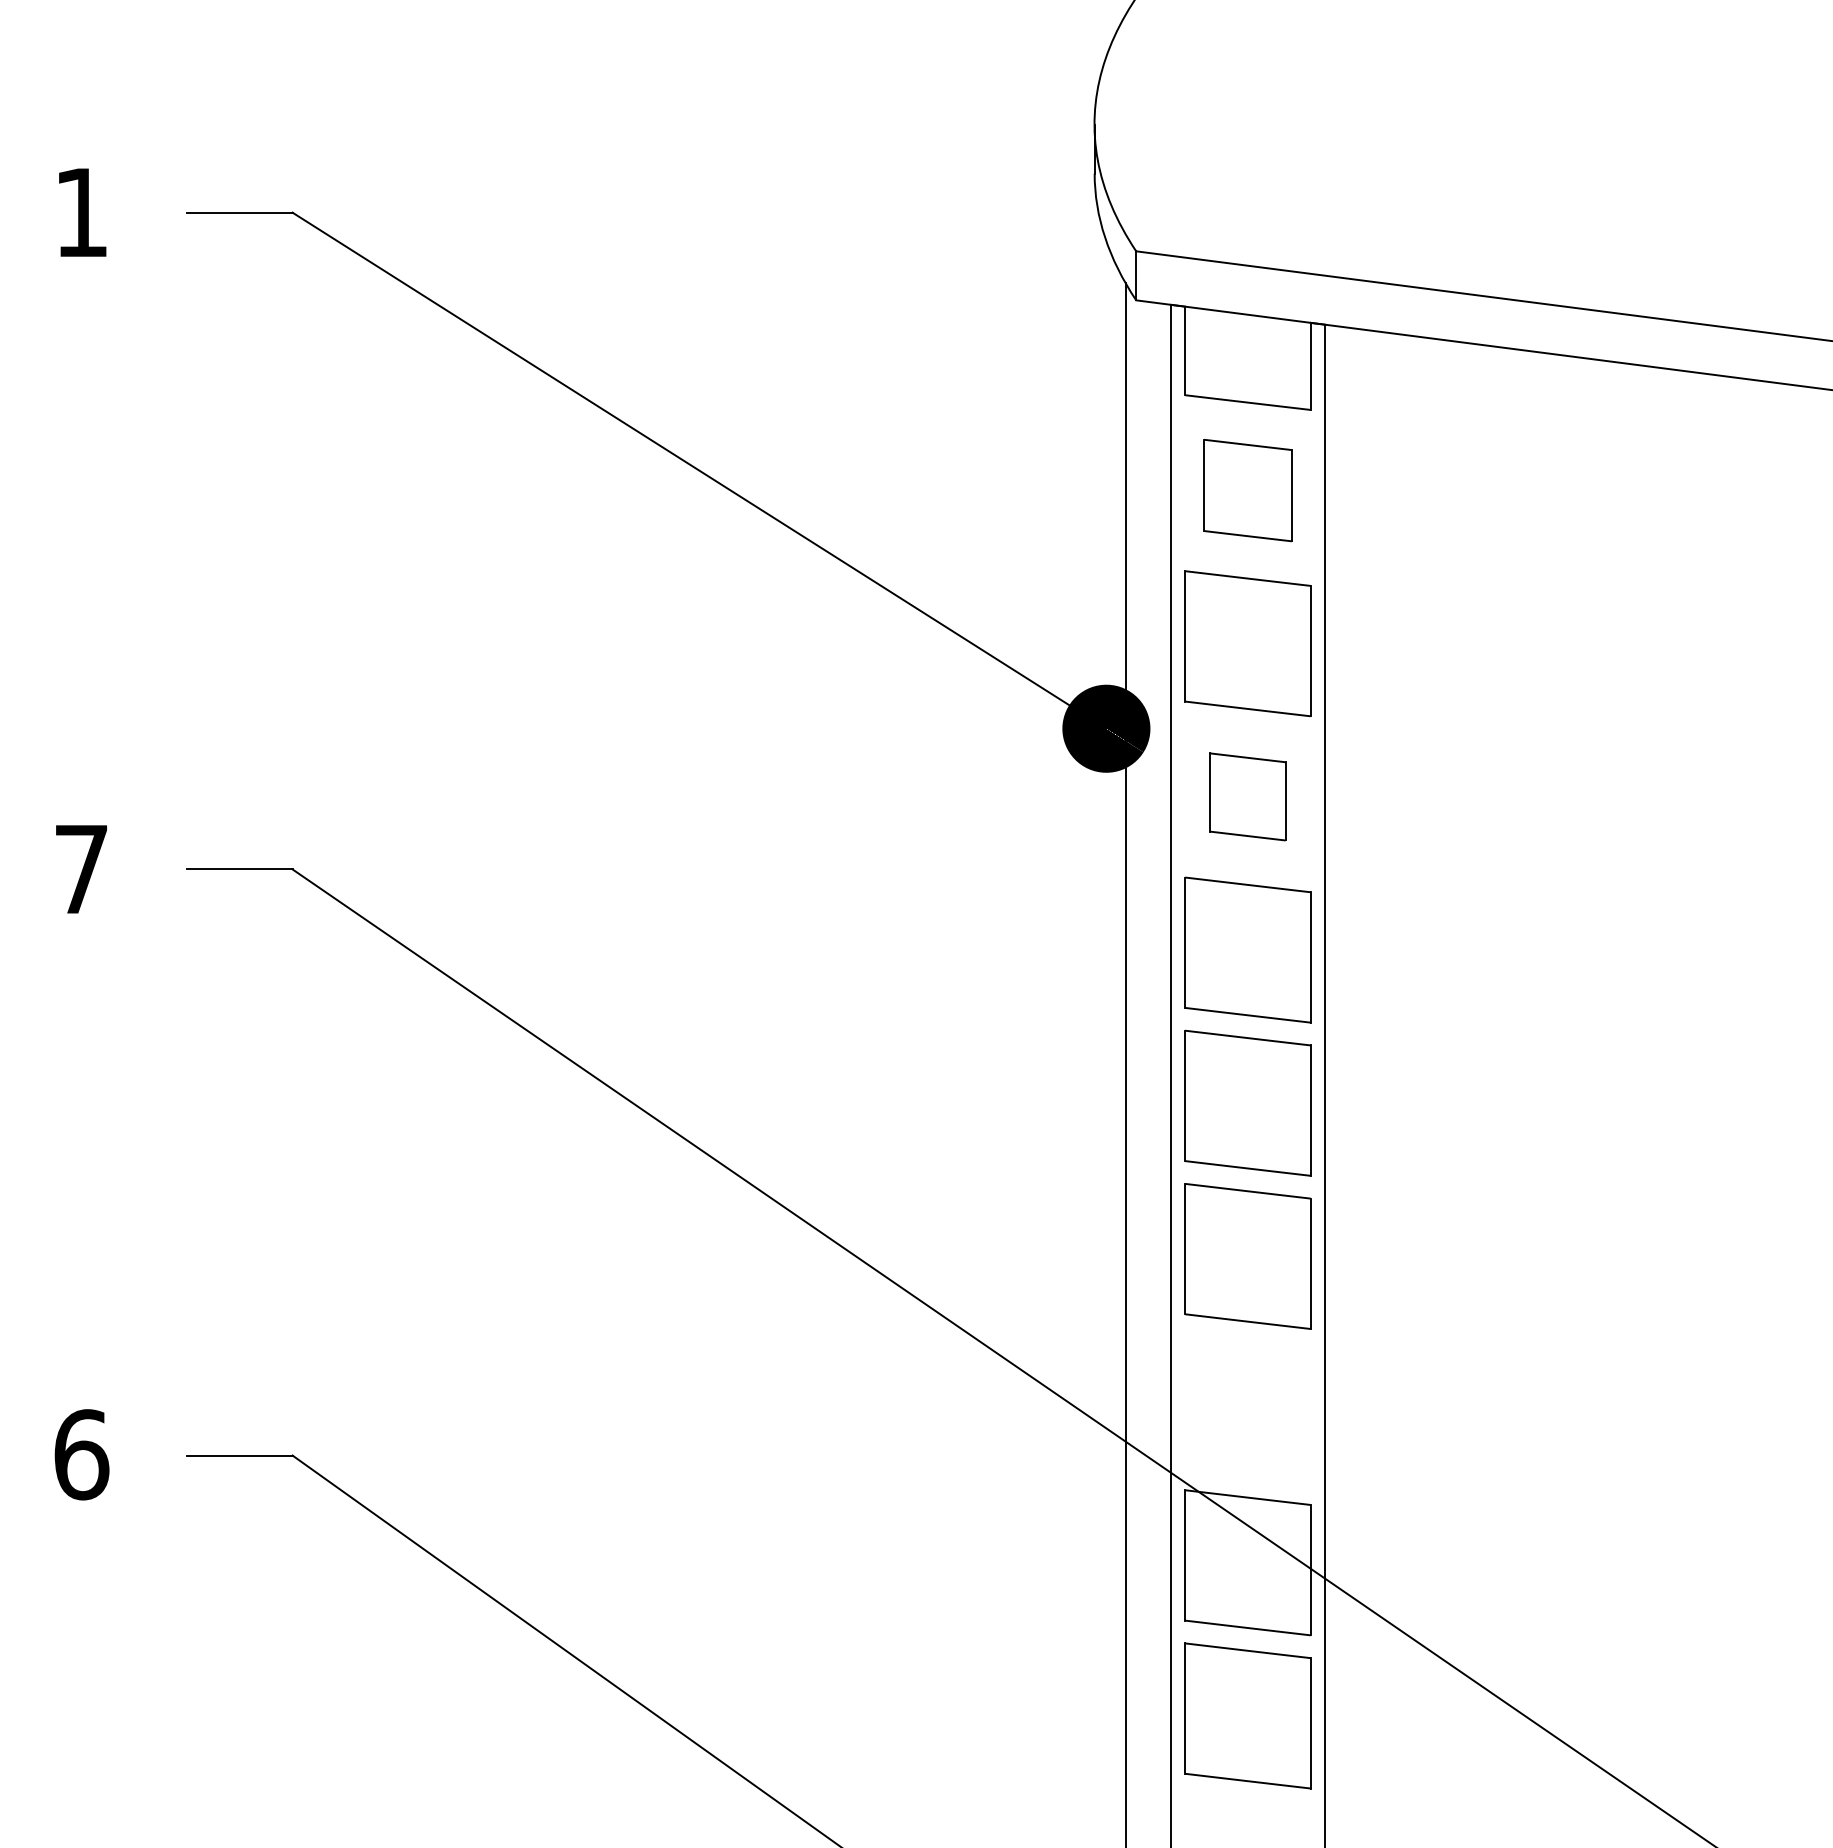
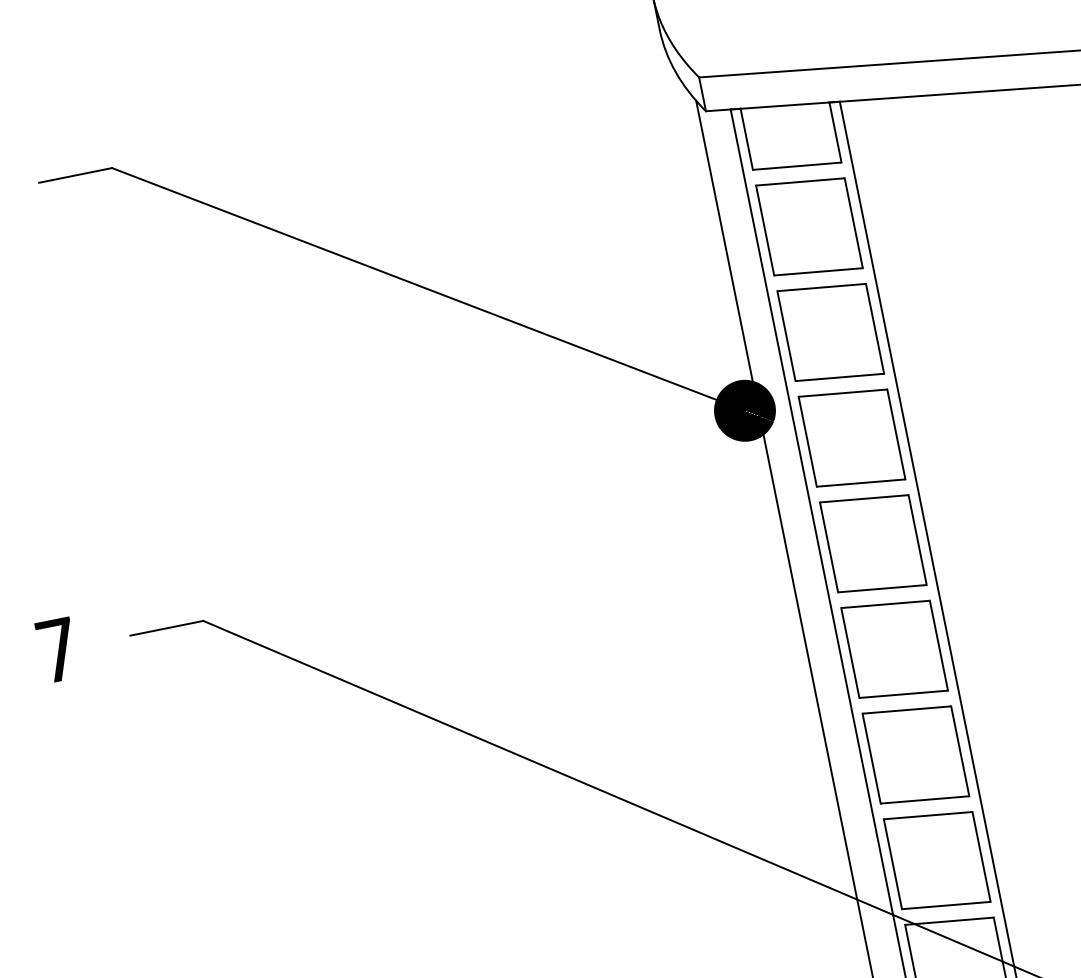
part: (1247, 490) -> (809, 226), size x1.43
part: (1247, 796) -> (851, 437), size x1.67
part: (1247, 1409) -> (936, 860), added

